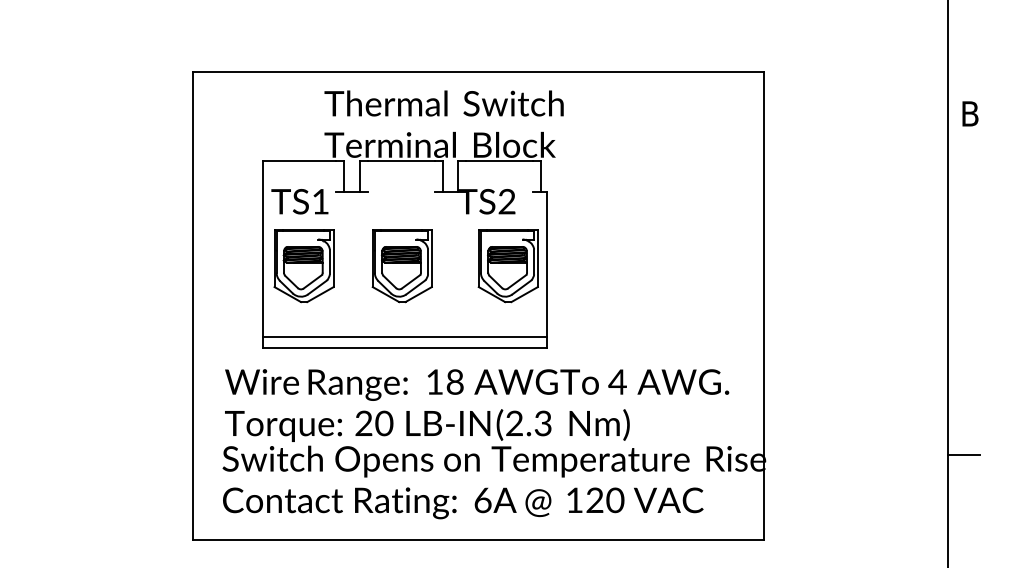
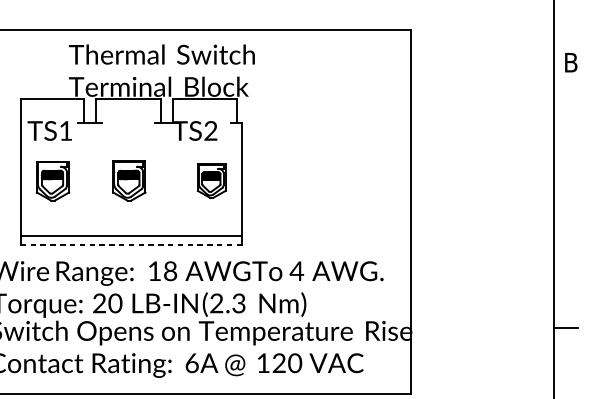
part: (303, 266) -> (52, 181), size x0.7
part: (401, 266) -> (128, 181), size x0.7
part: (507, 266) -> (211, 181), size x0.6
line: (404, 347) -> (131, 244), solid -> dashed

